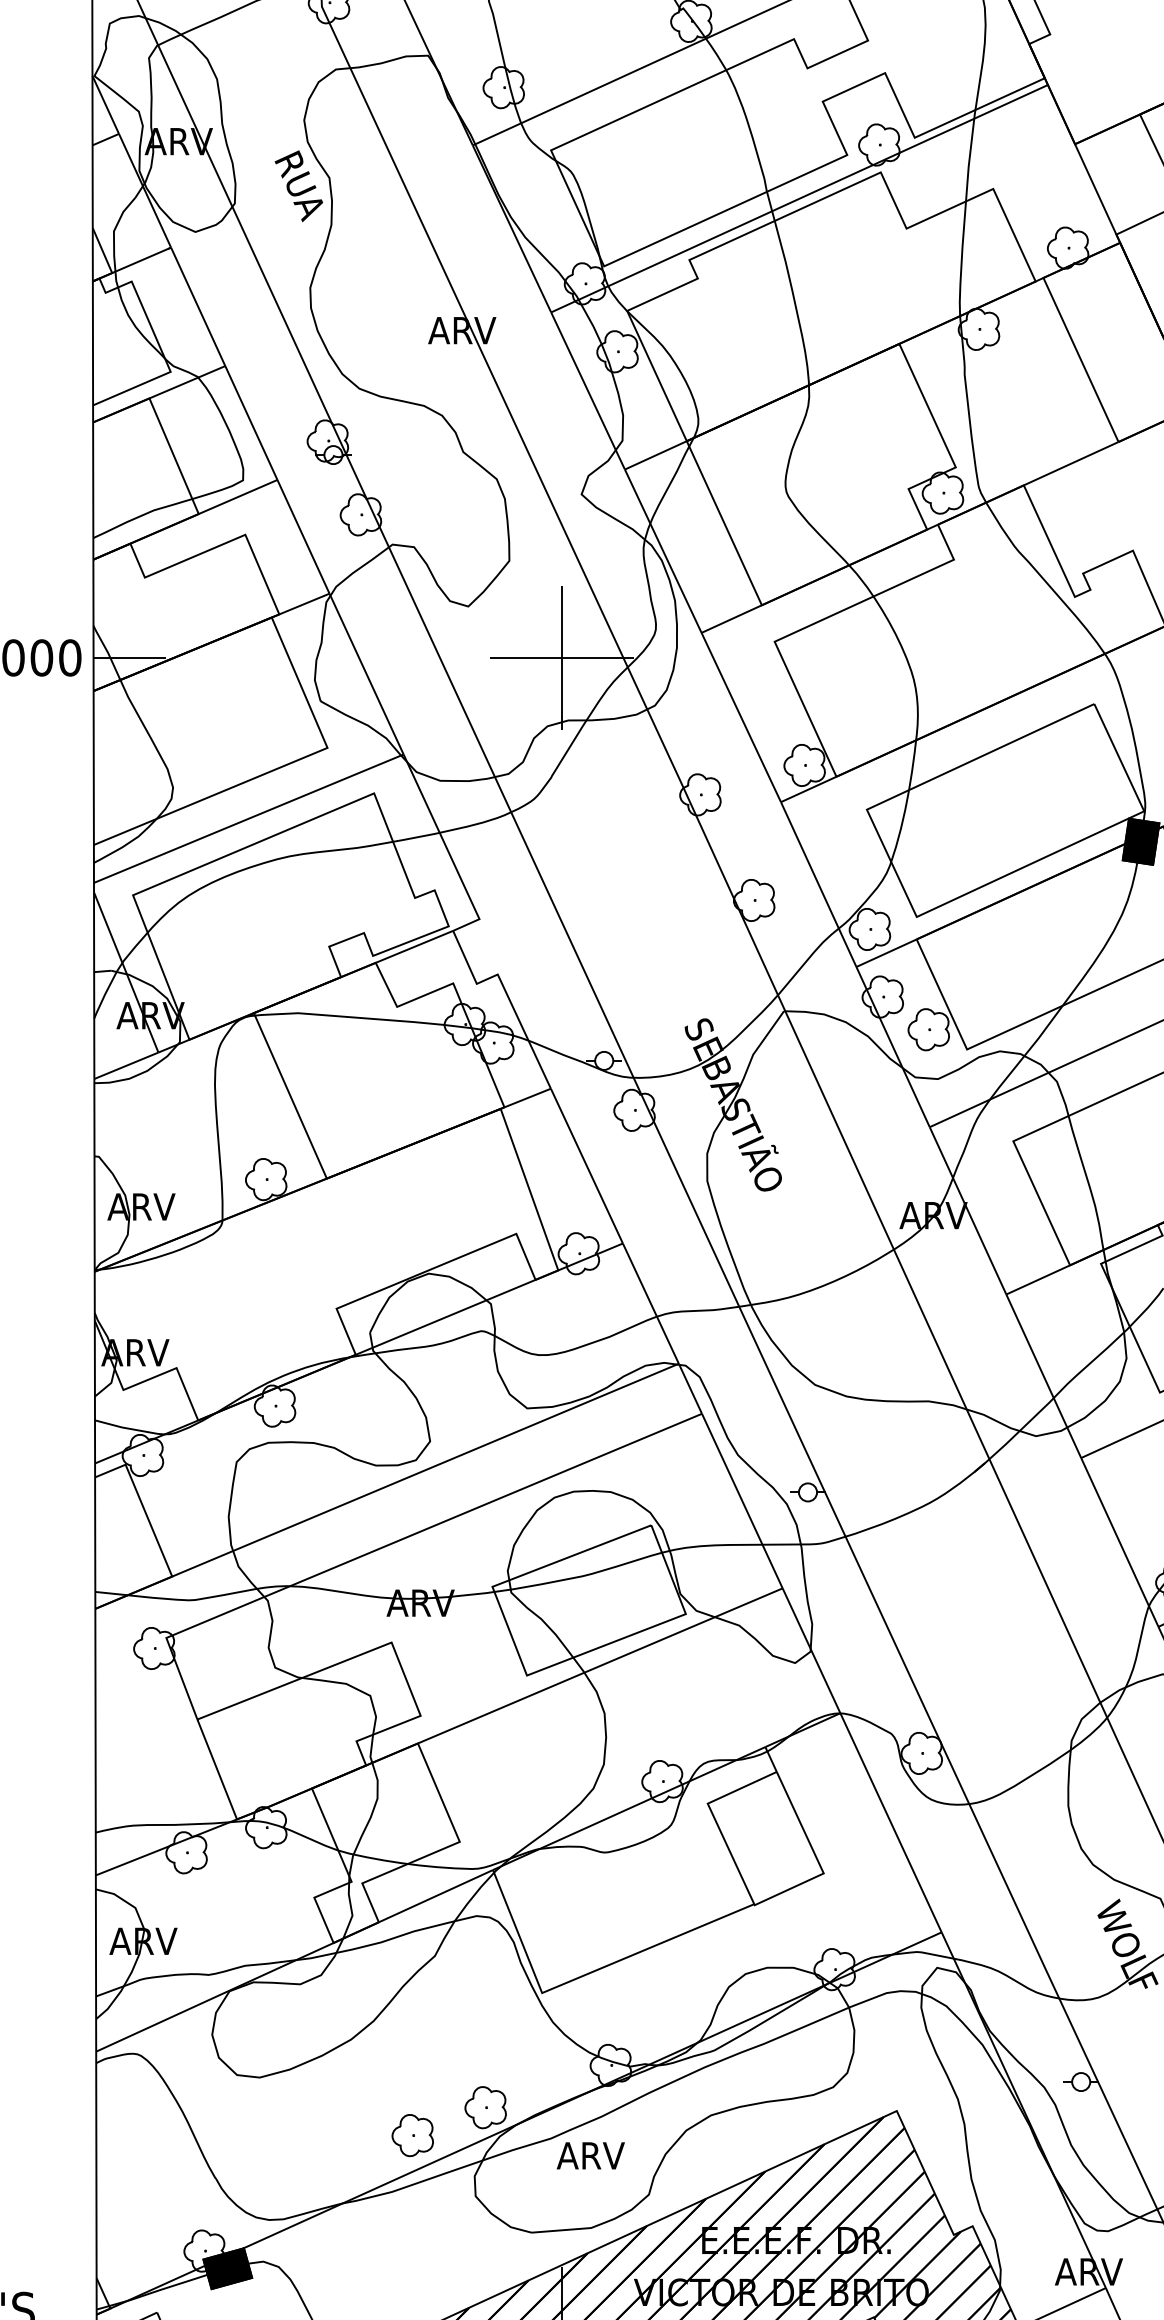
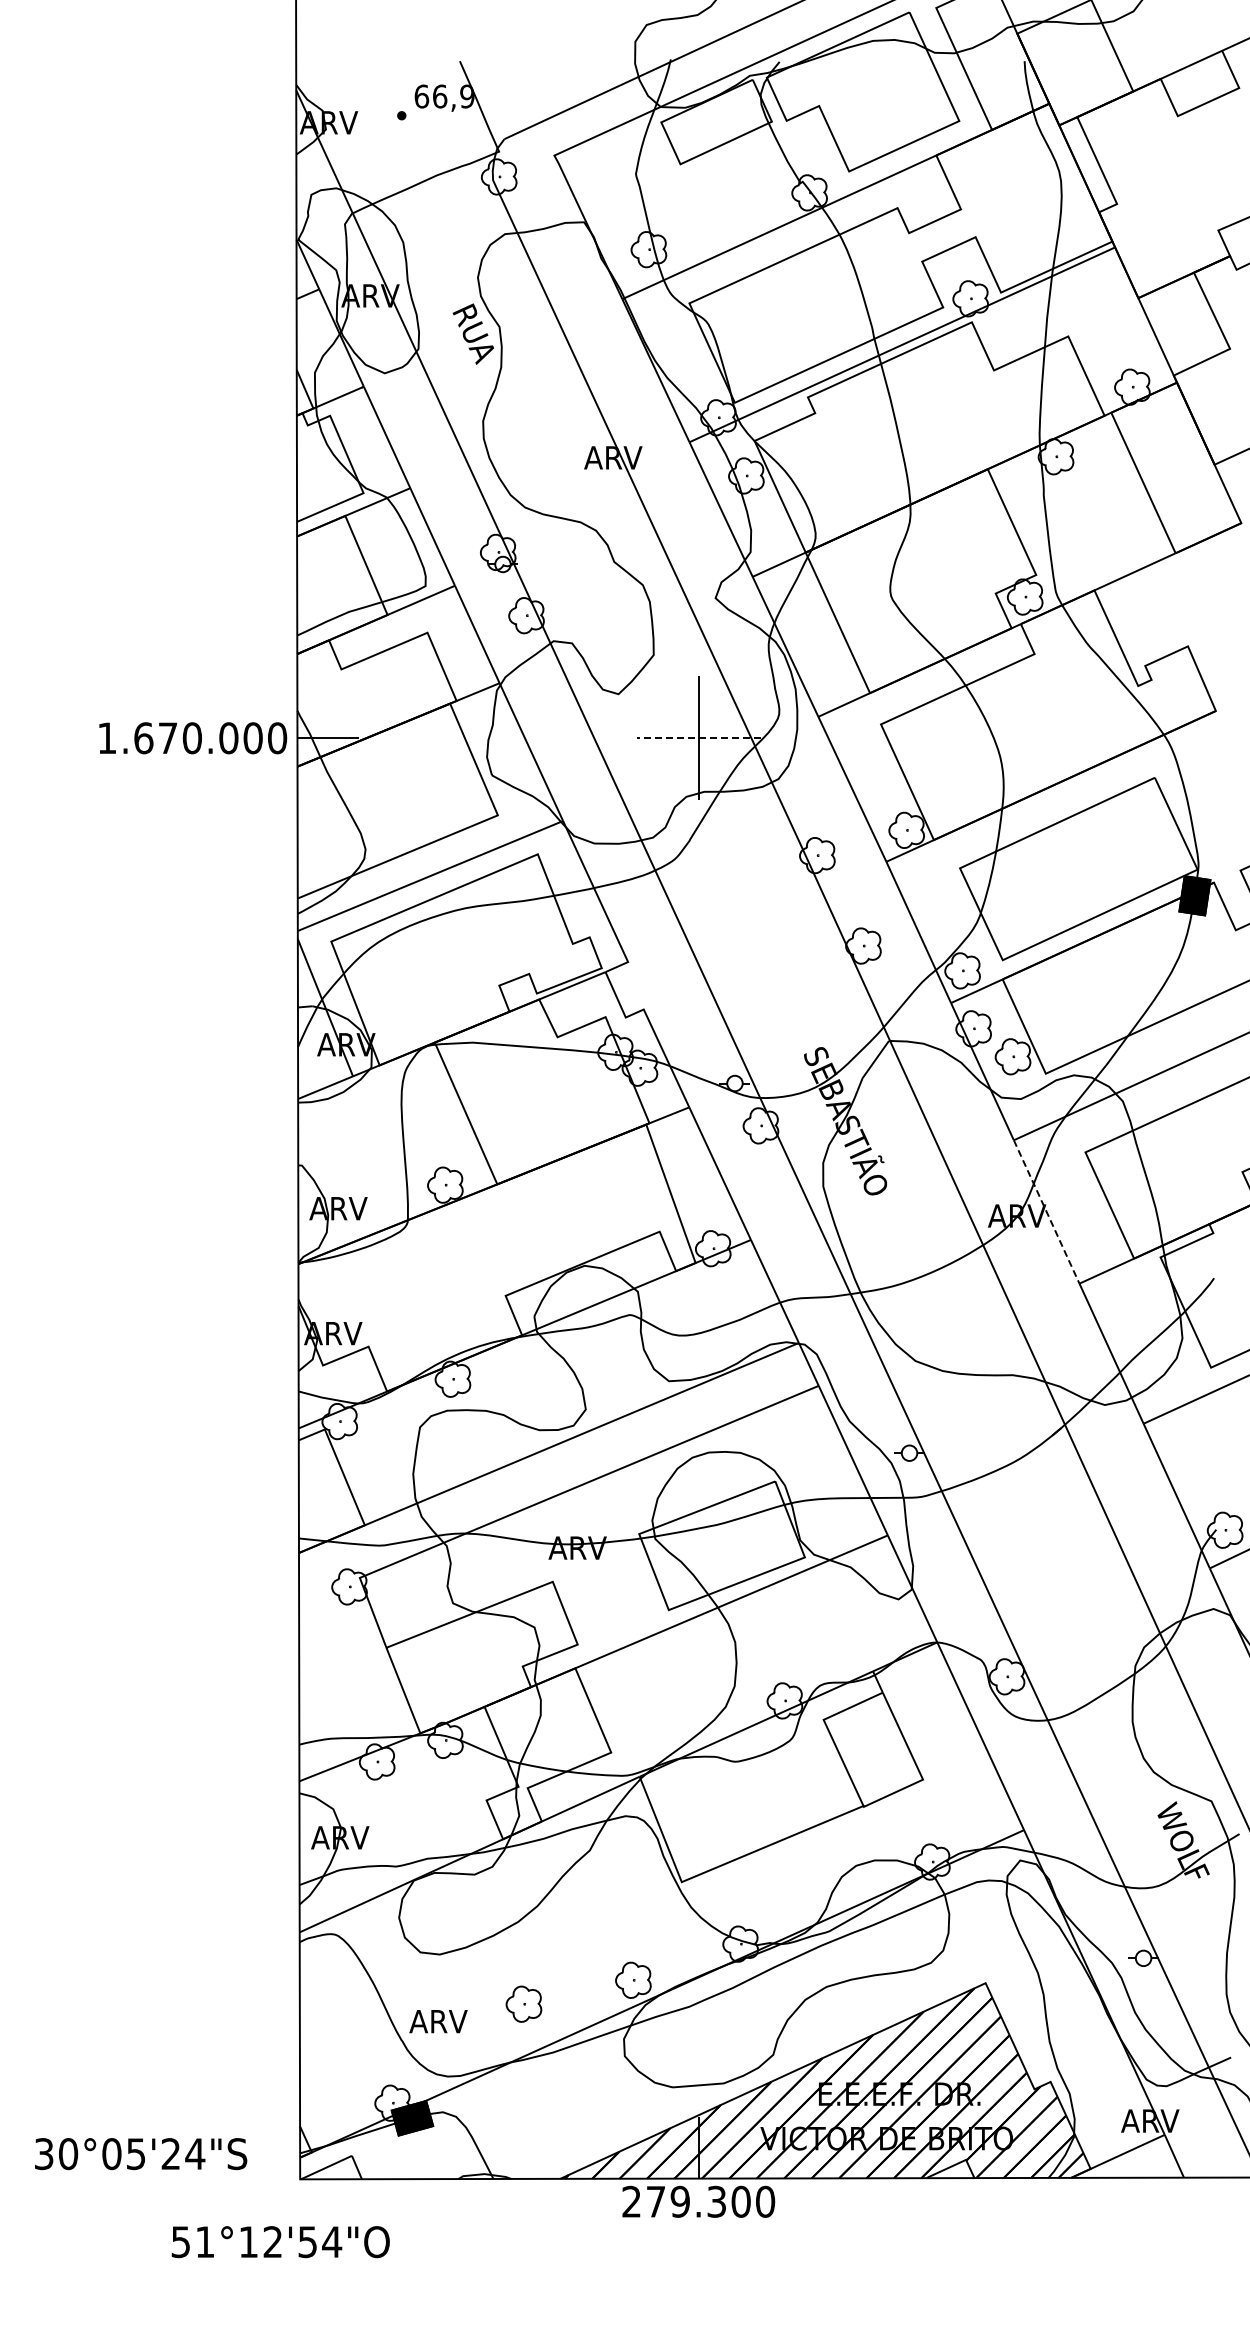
line: (561, 658) -> (698, 738), solid -> dashed
line: (967, 1210) -> (1046, 1211), solid -> dashed
part: (412, 2134) -> (523, 2003), moved
text: (590, 2155) -> (438, 2021), moved

